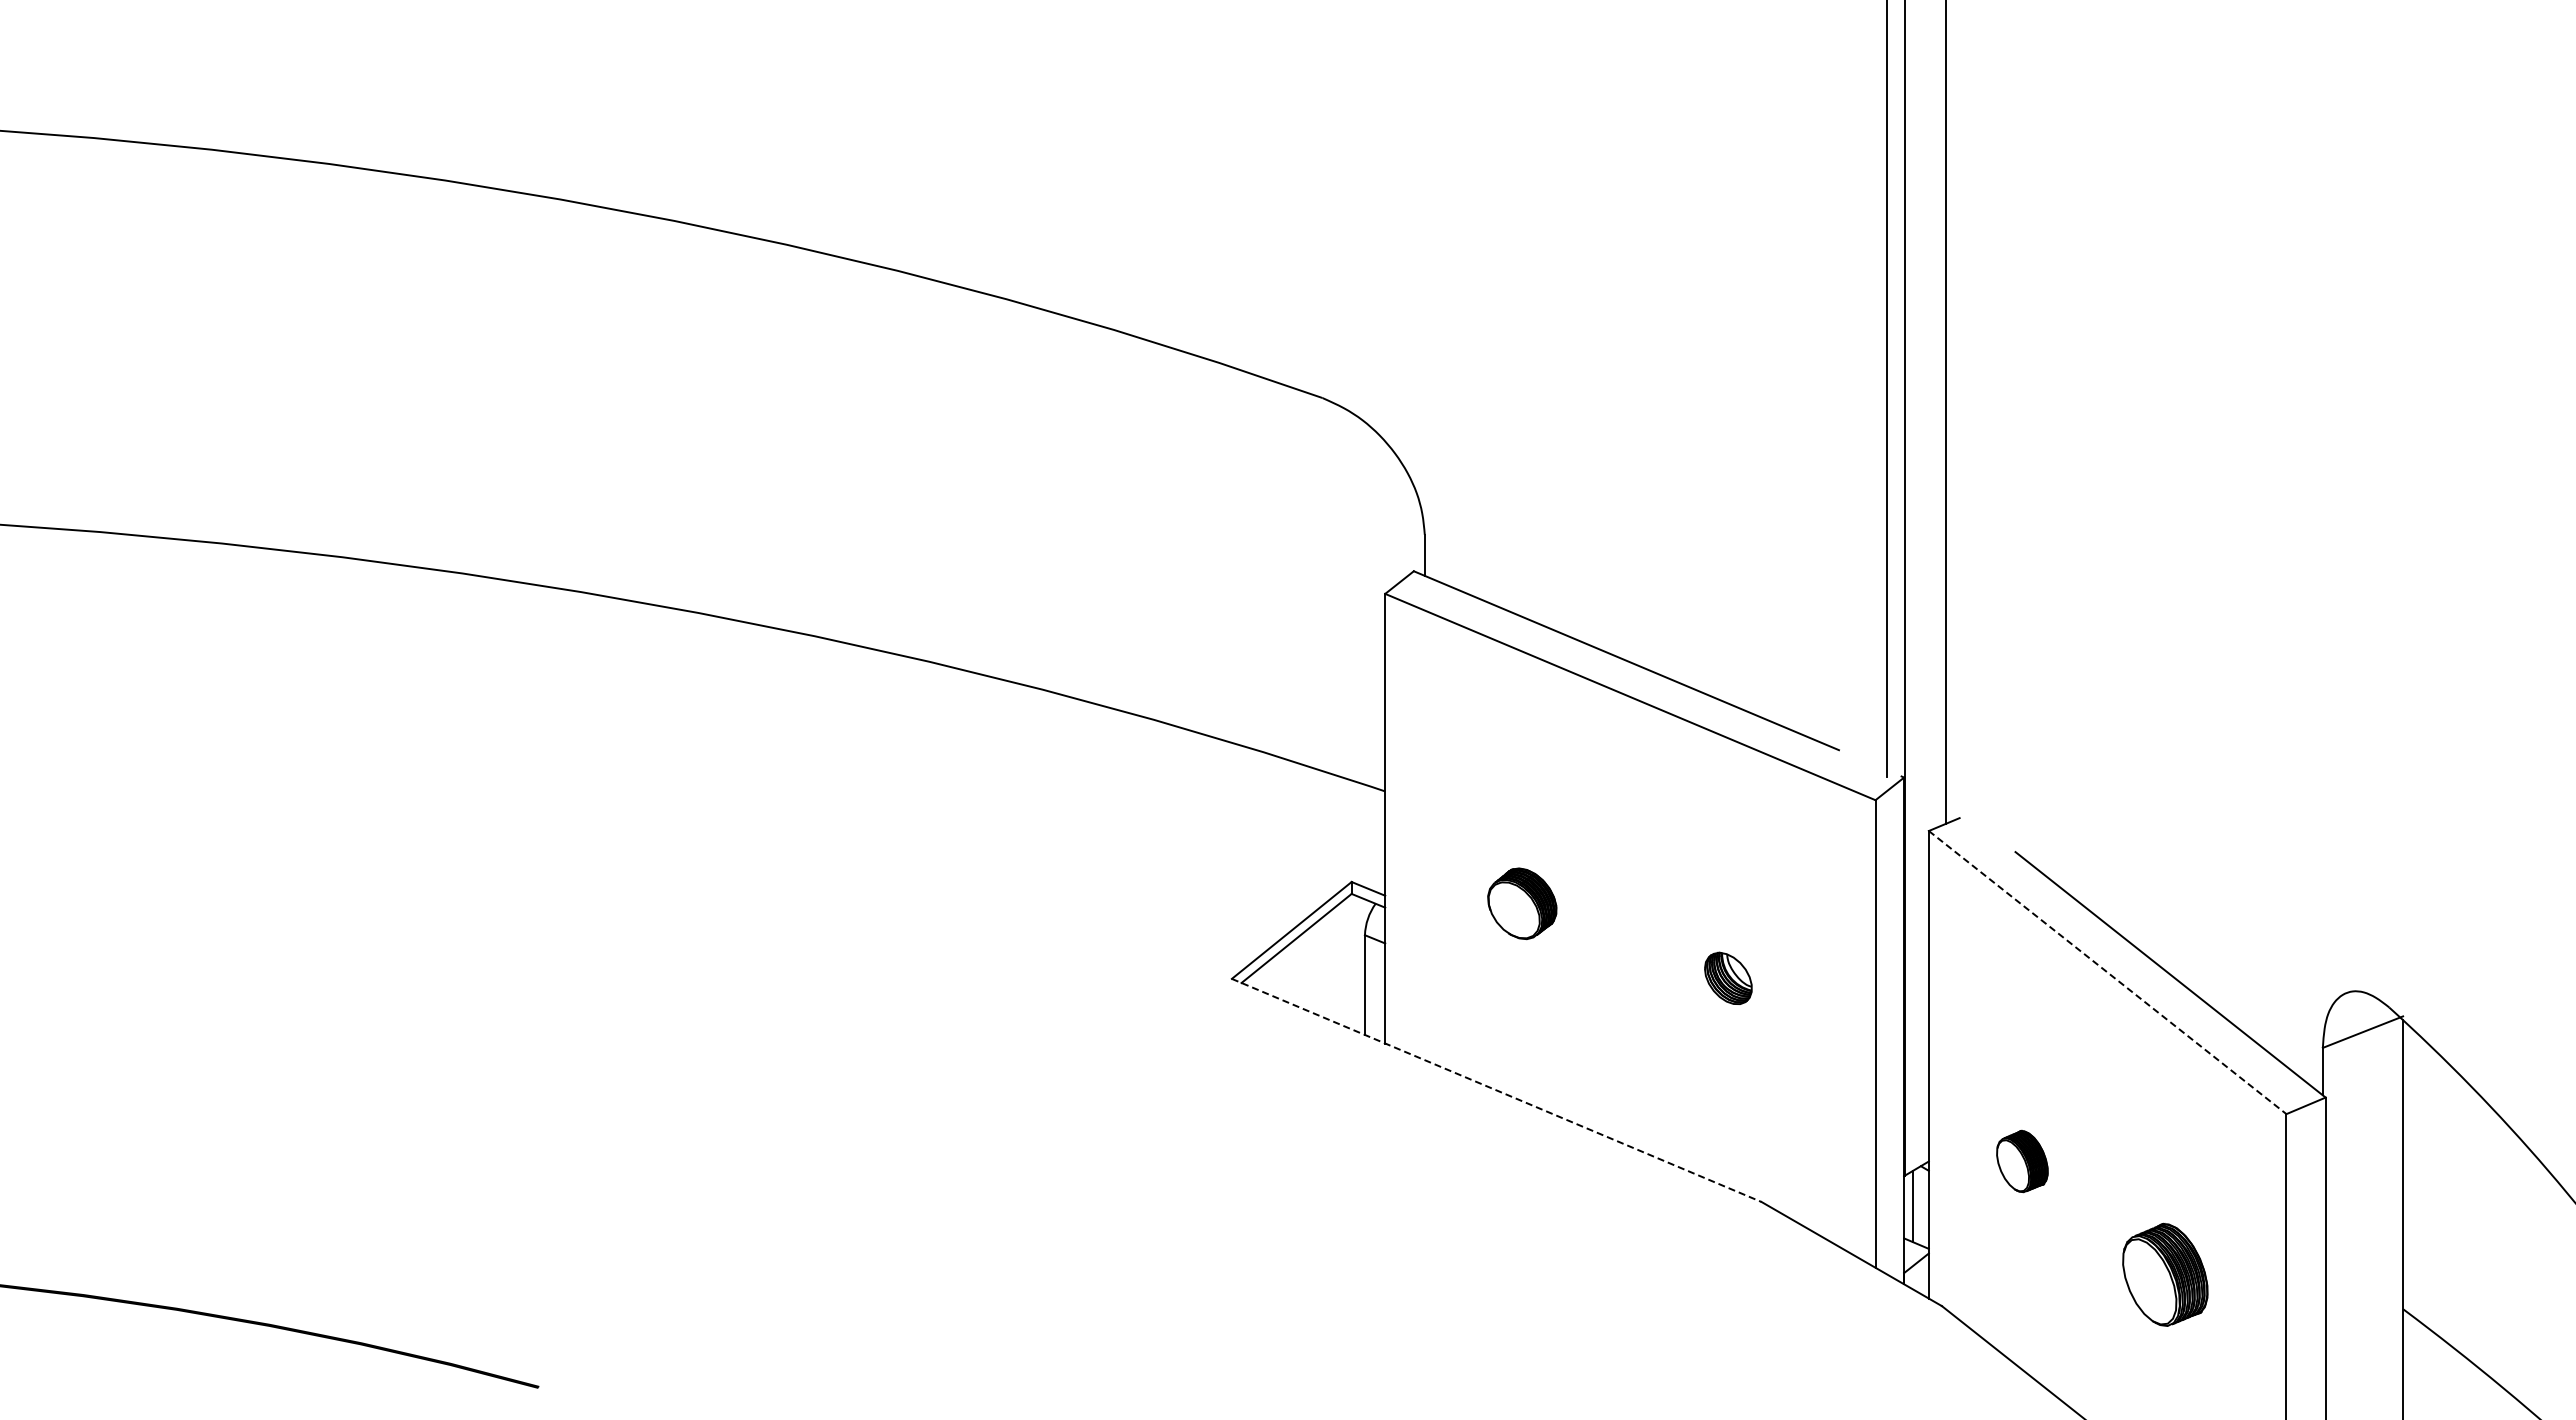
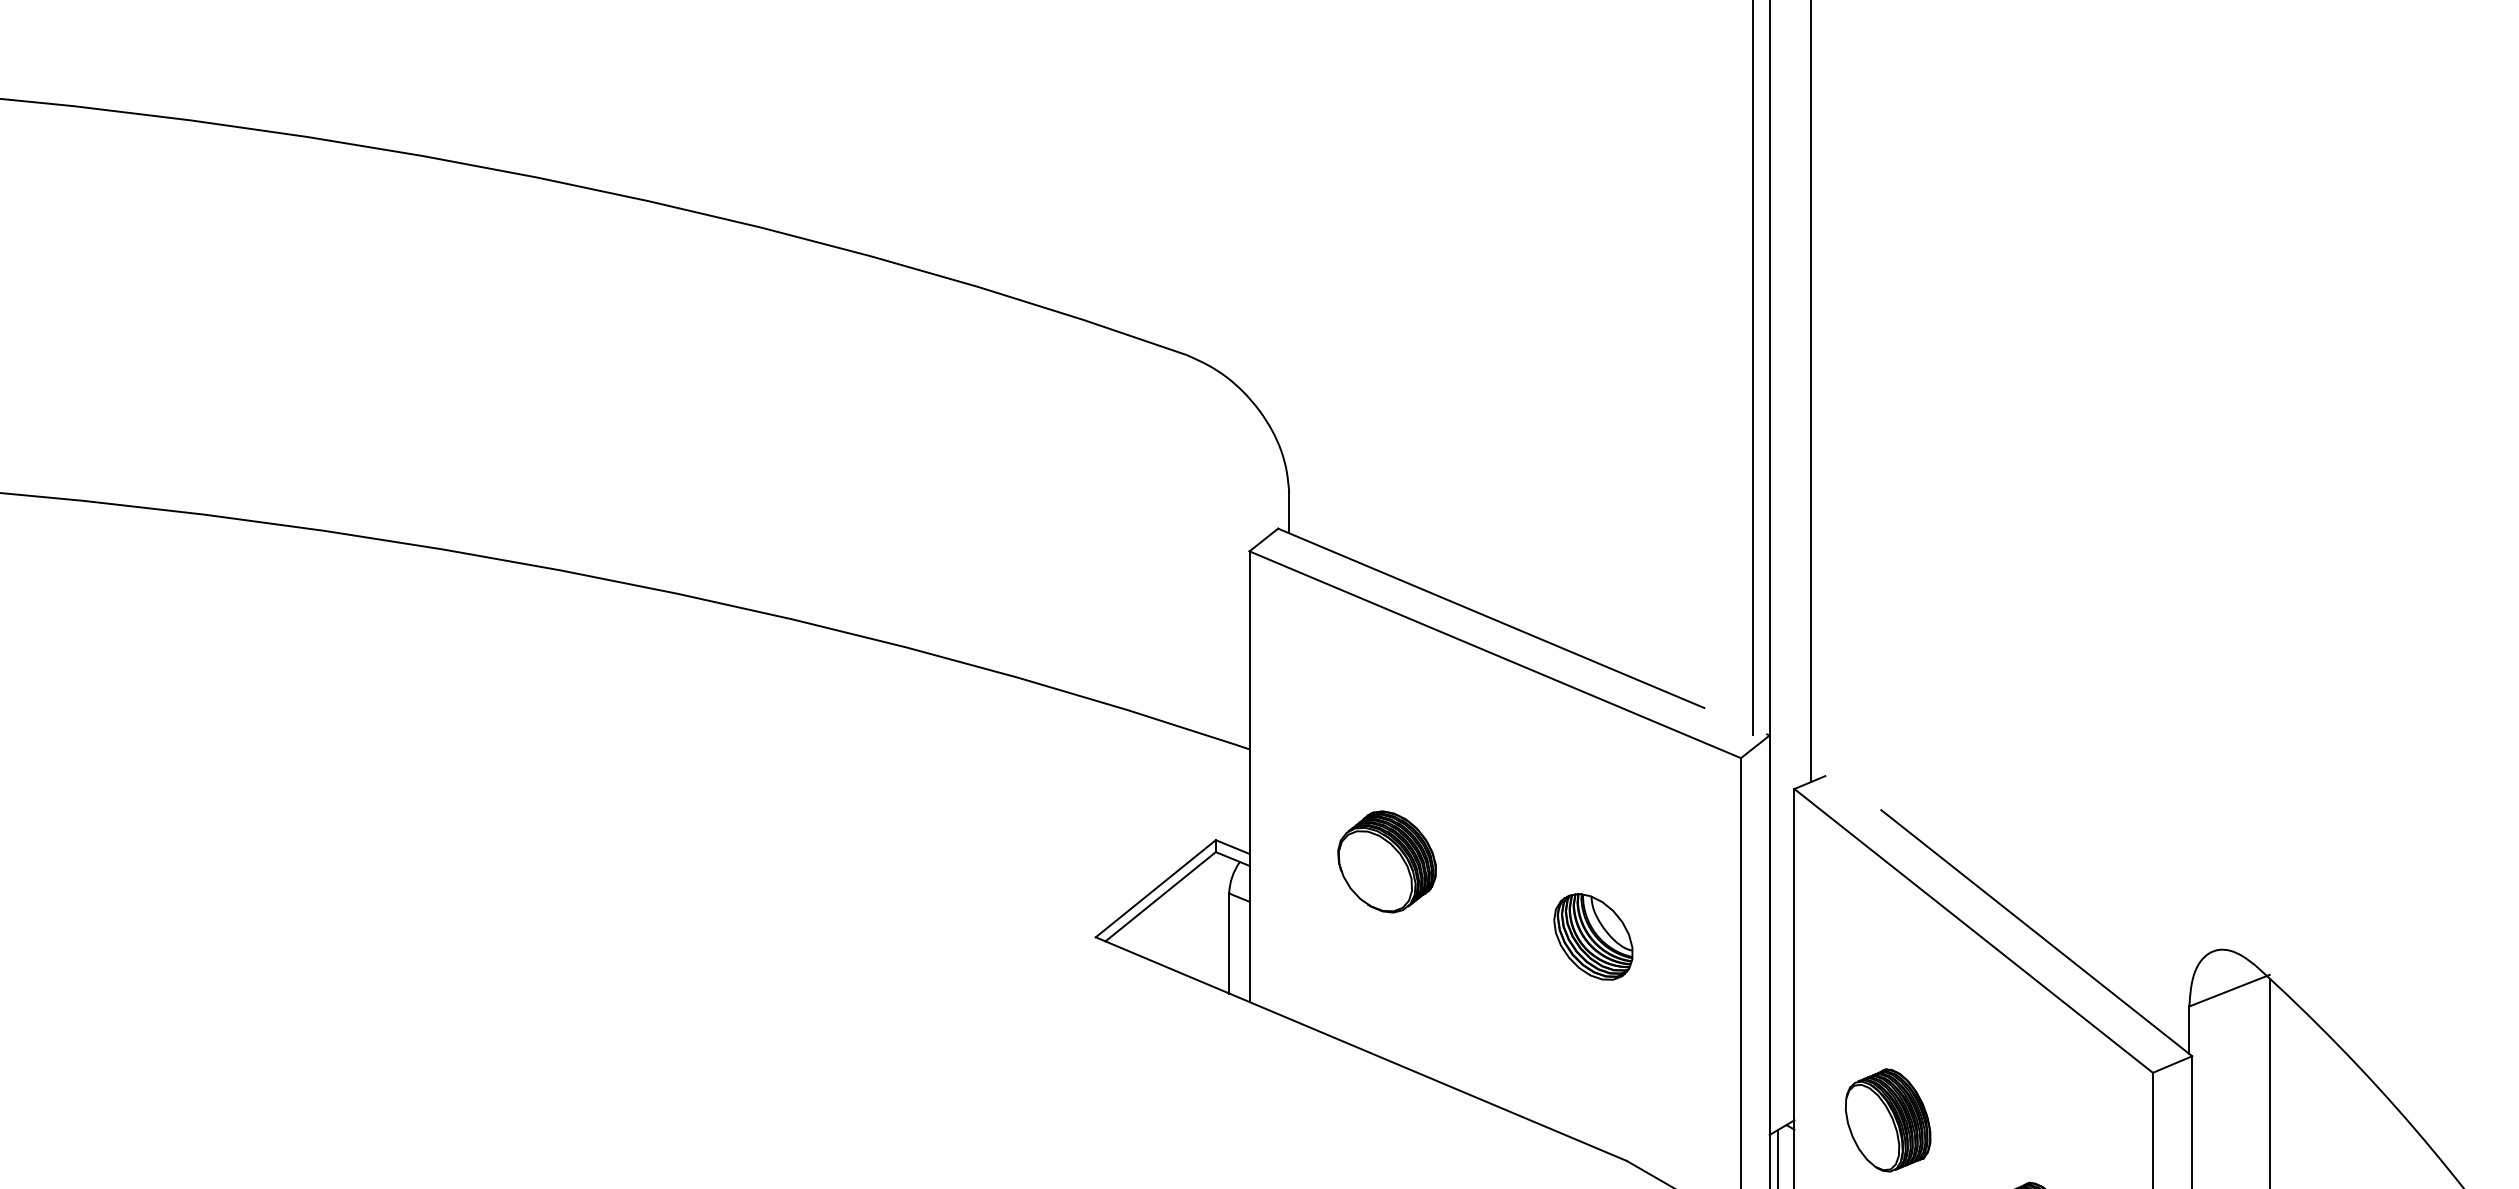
part: (1521, 903) -> (1386, 861), size x1.43
line: (2108, 972) -> (1974, 930), dashed -> solid
part: (1728, 978) -> (1593, 936), size x1.67
line: (1497, 1090) -> (1362, 1049), dashed -> solid
part: (2022, 1161) -> (1888, 1120), size x1.67

